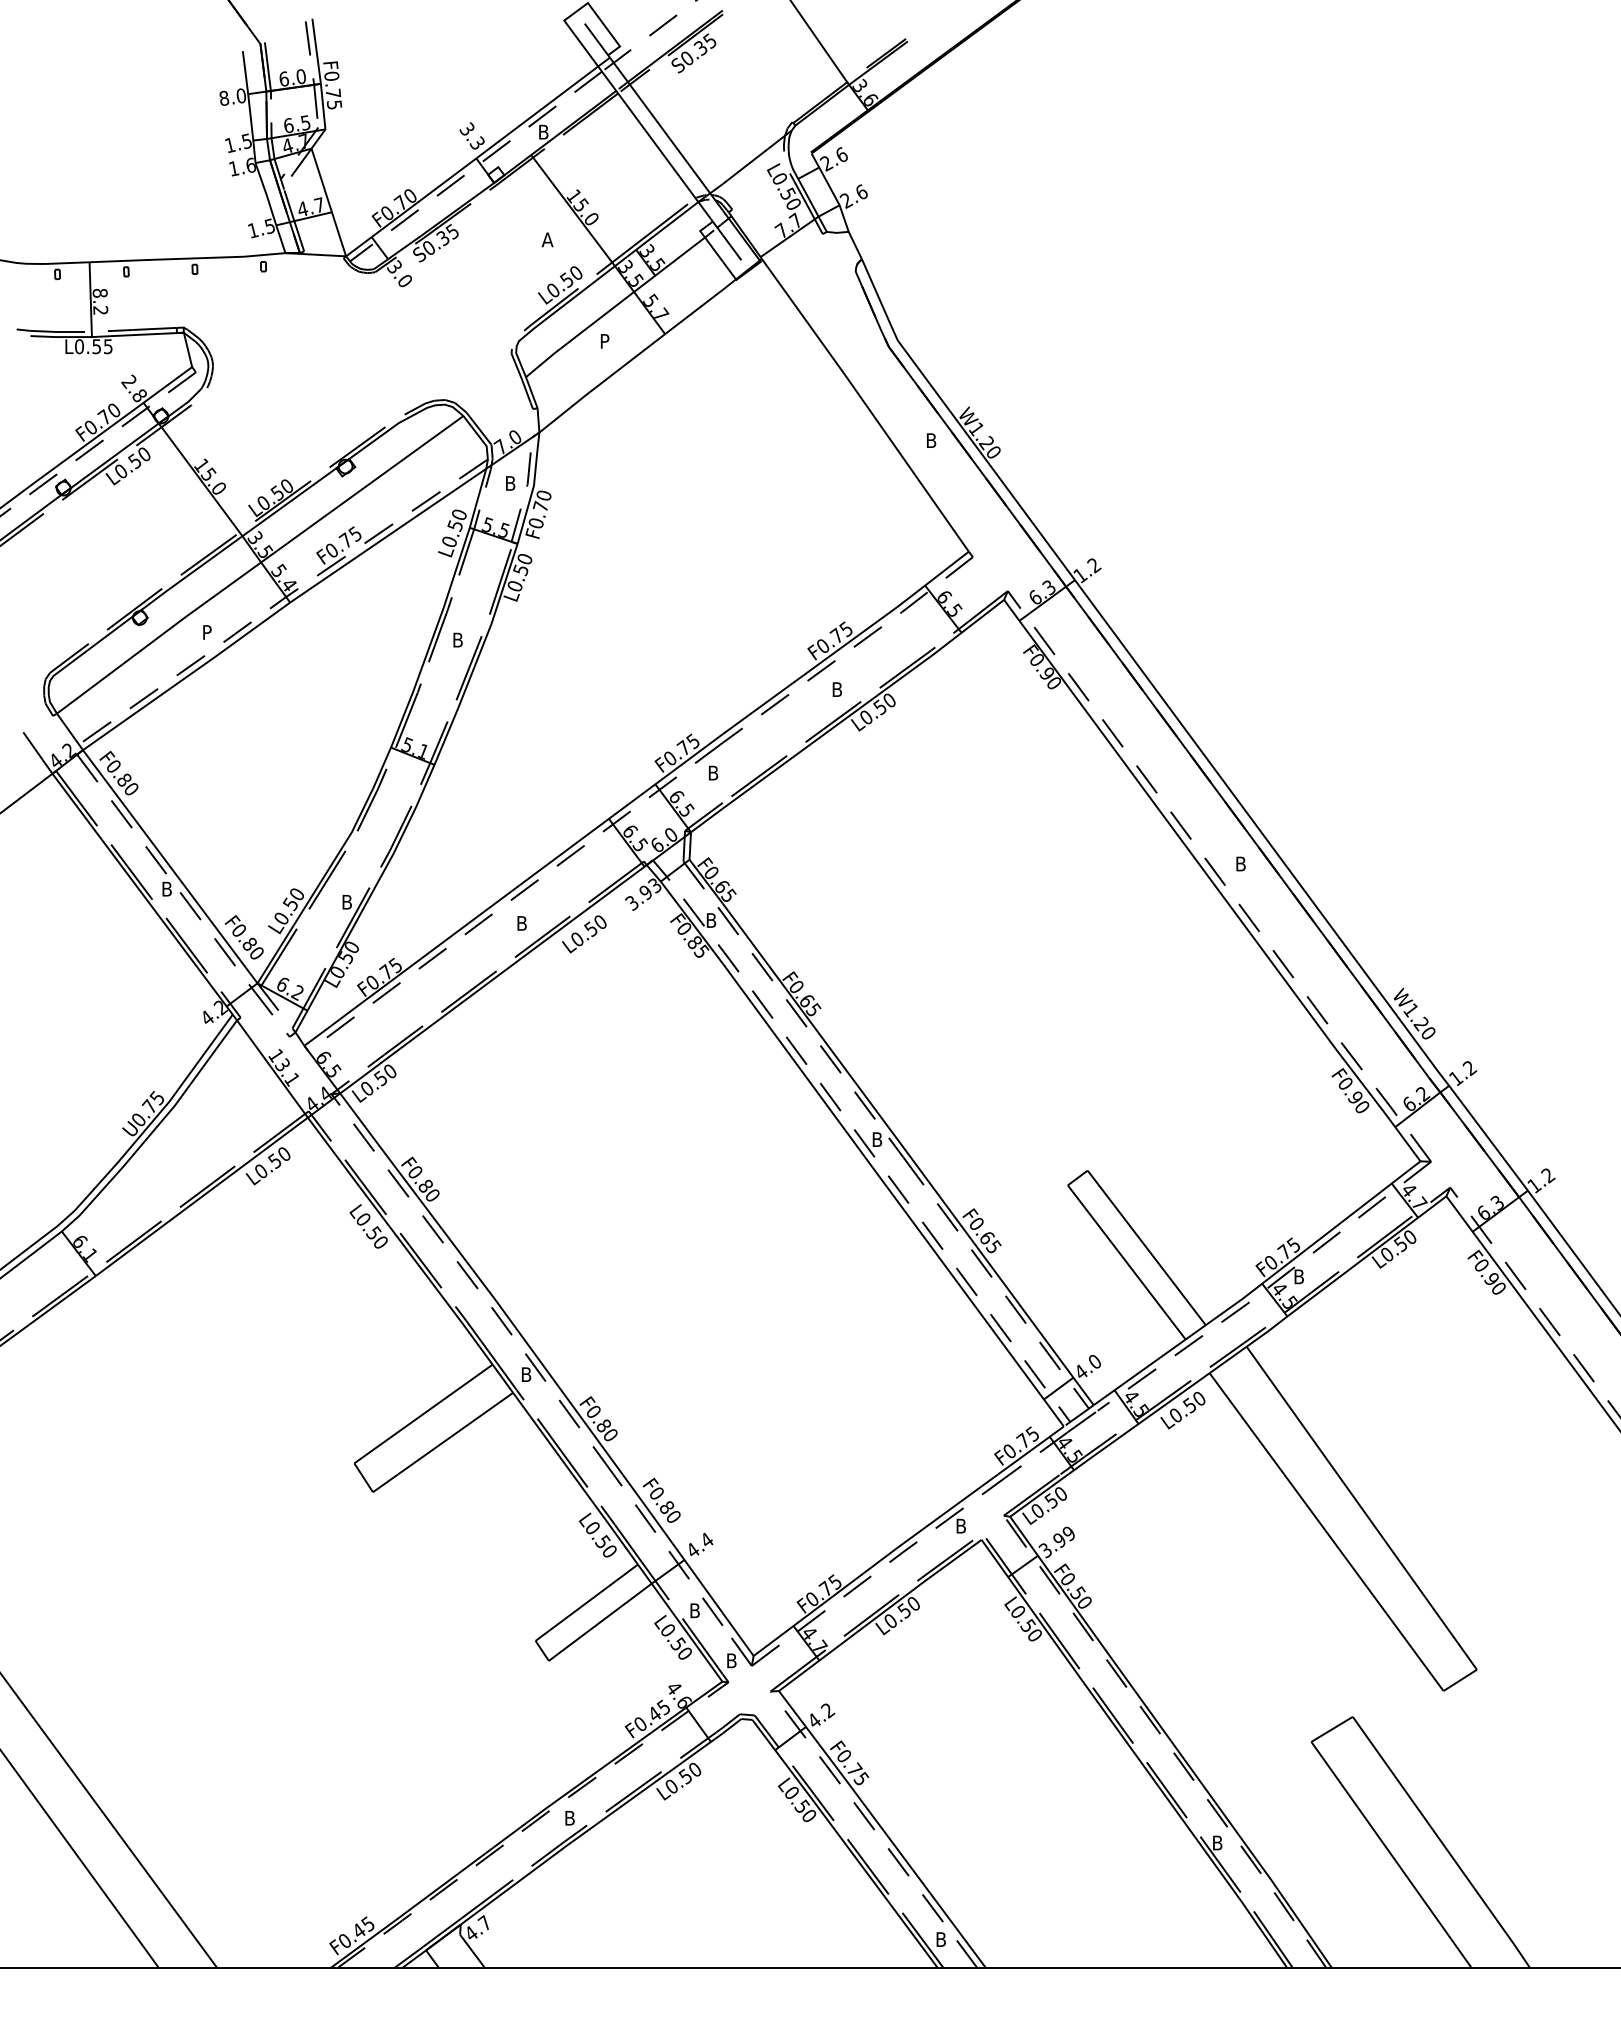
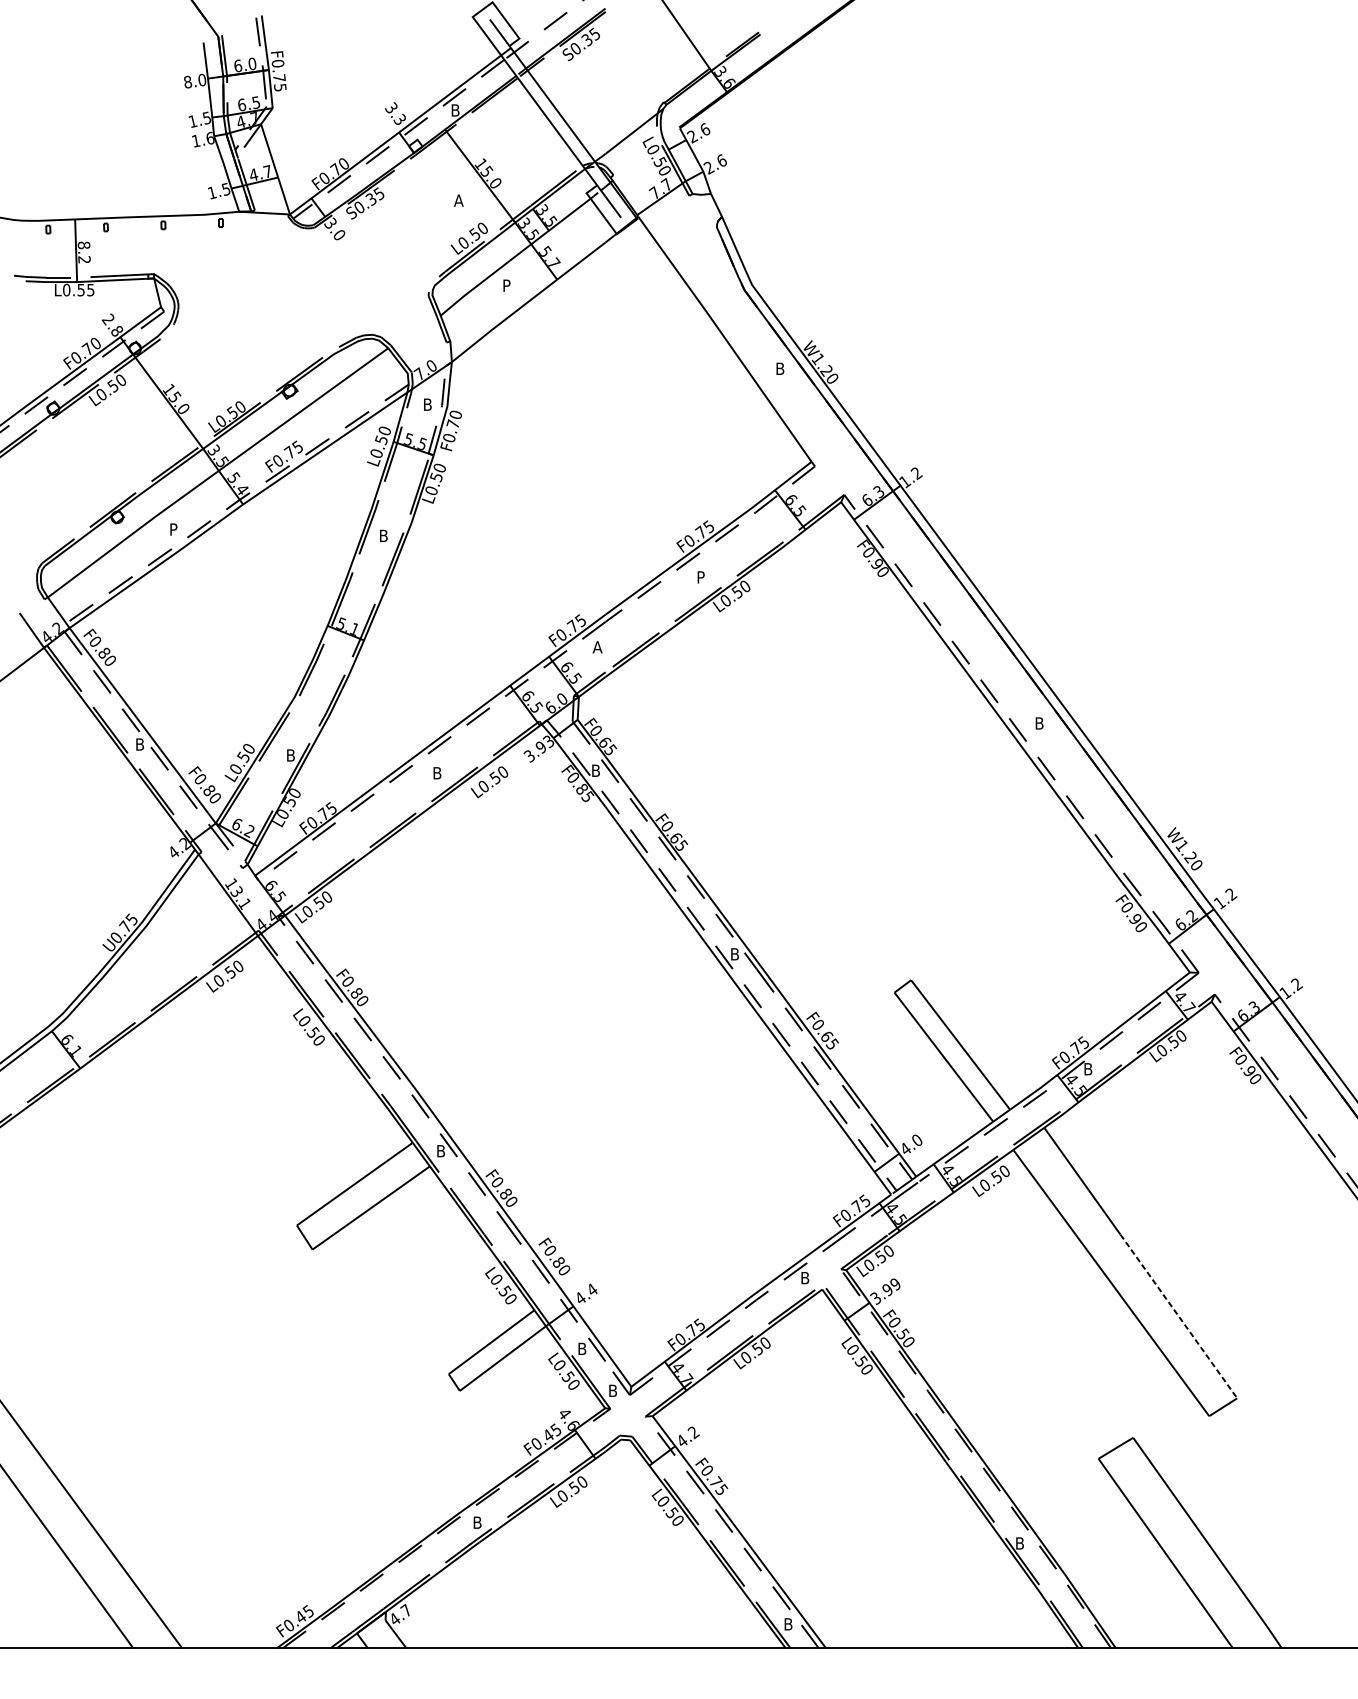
text: (838, 689) -> (702, 577), B -> P
text: (713, 772) -> (597, 646), B -> A
line: (1407, 1572) -> (1179, 1316), solid -> dashed

